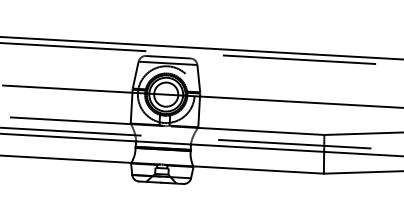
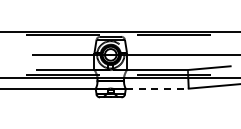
line: (259, 169) -> (157, 88), solid -> dashed

